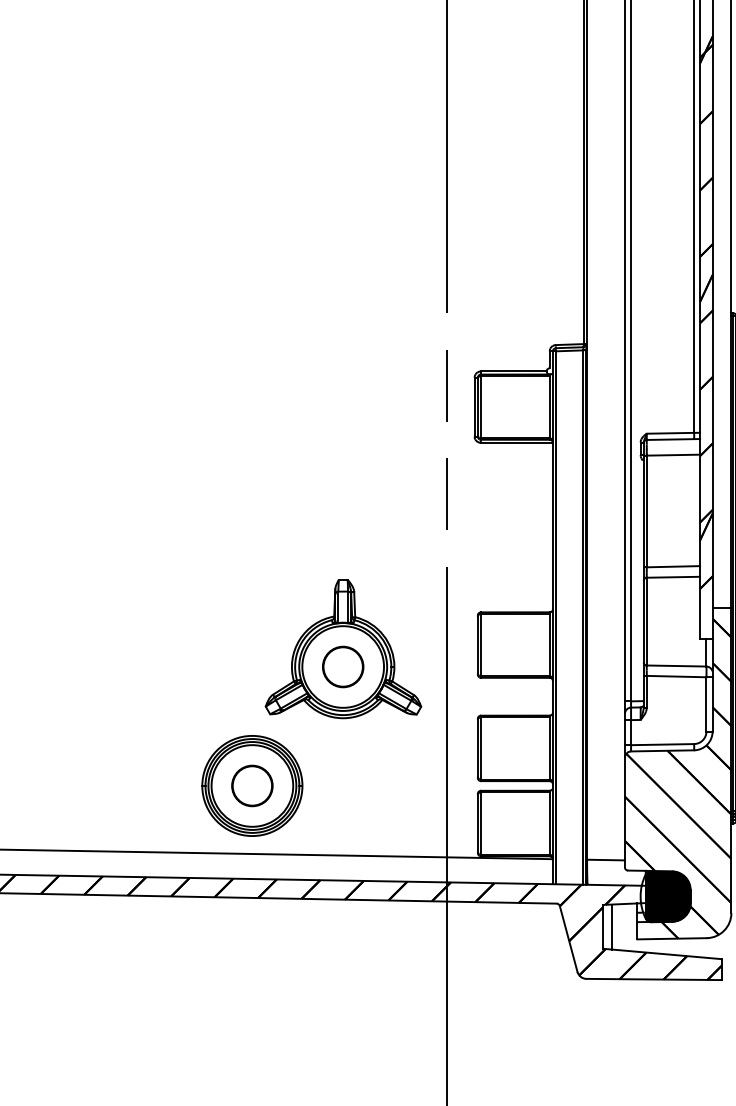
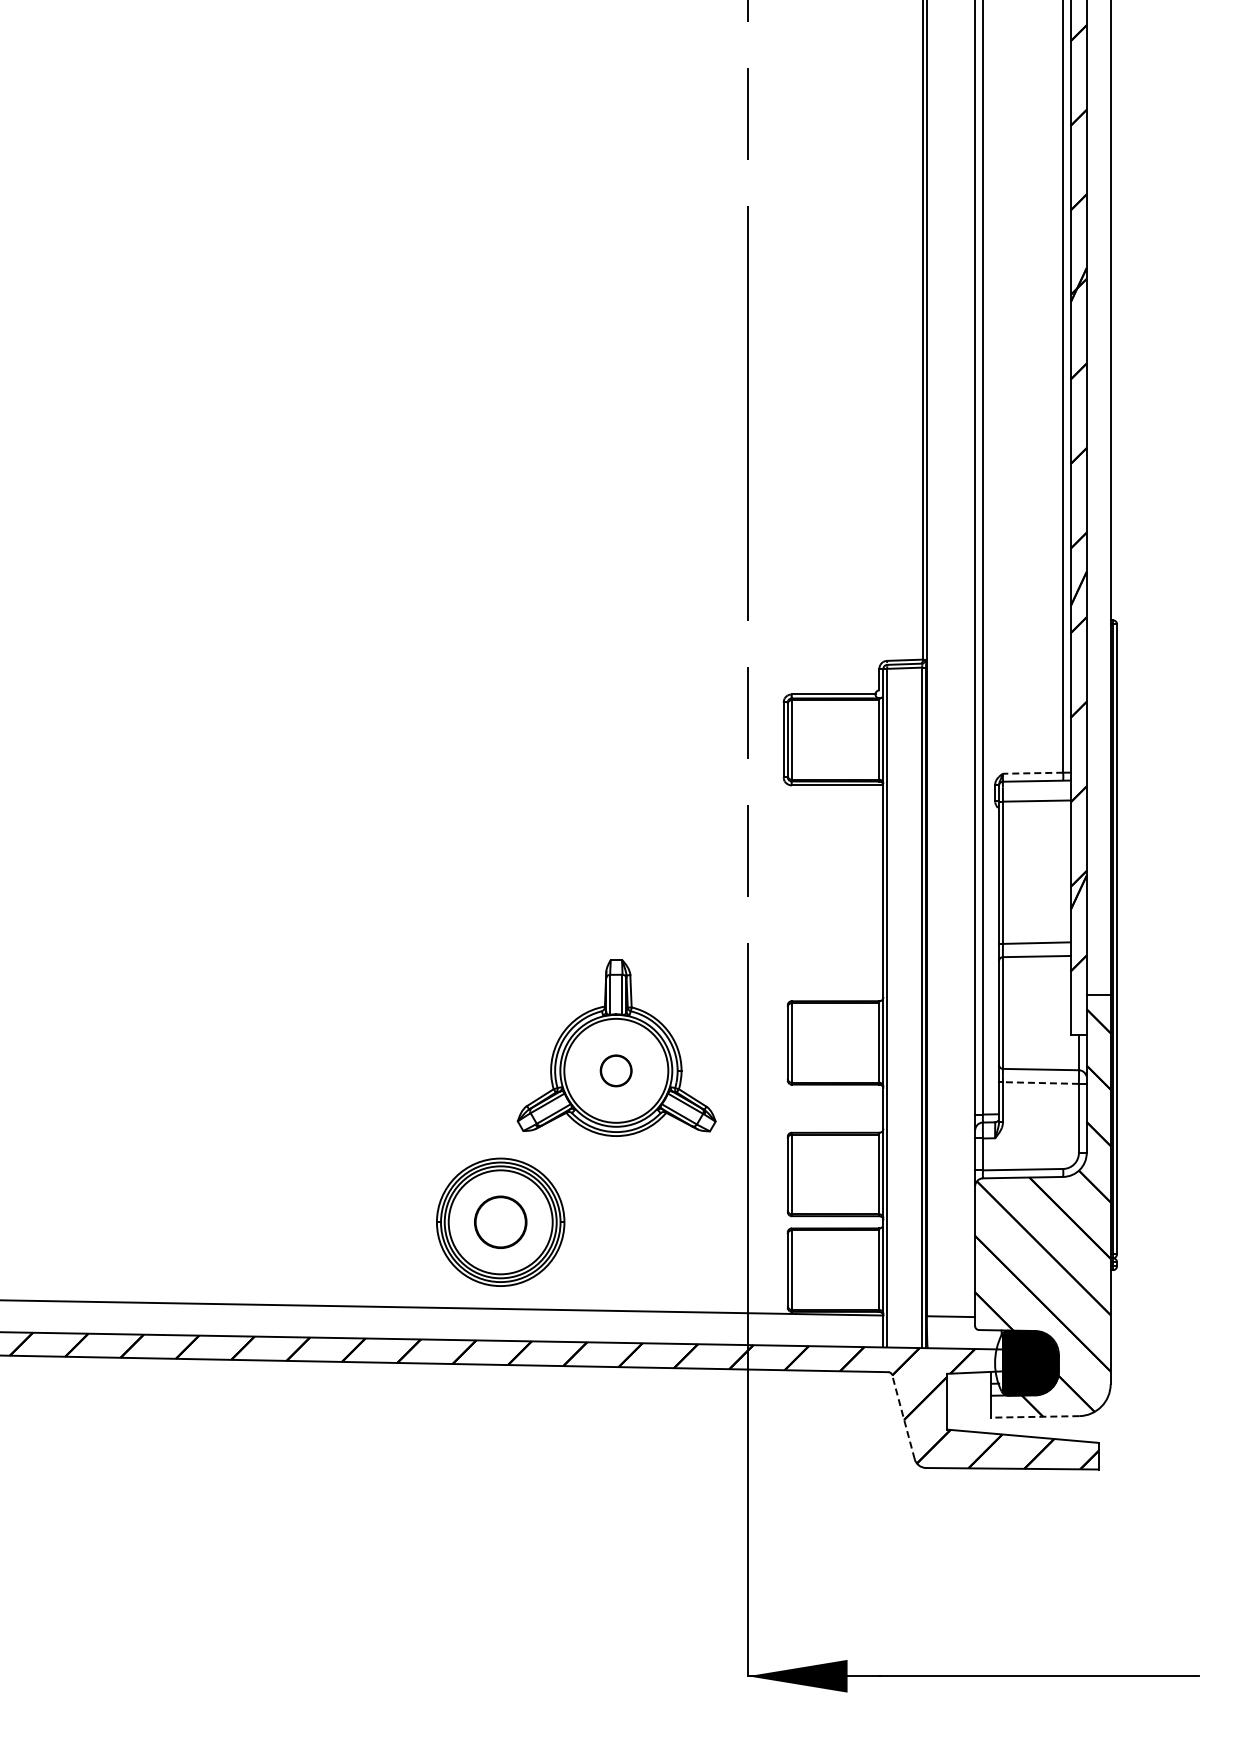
line: (670, 433) -> (1032, 773), solid -> dashed
circle: (342, 666) -> (615, 1070), size x0.6
line: (676, 676) -> (1040, 1083), solid -> dashed
line: (611, 926) -> (958, 1401), removed
line: (568, 938) -> (903, 1416), solid -> dashed
line: (671, 938) -> (1034, 1416), solid -> dashed

